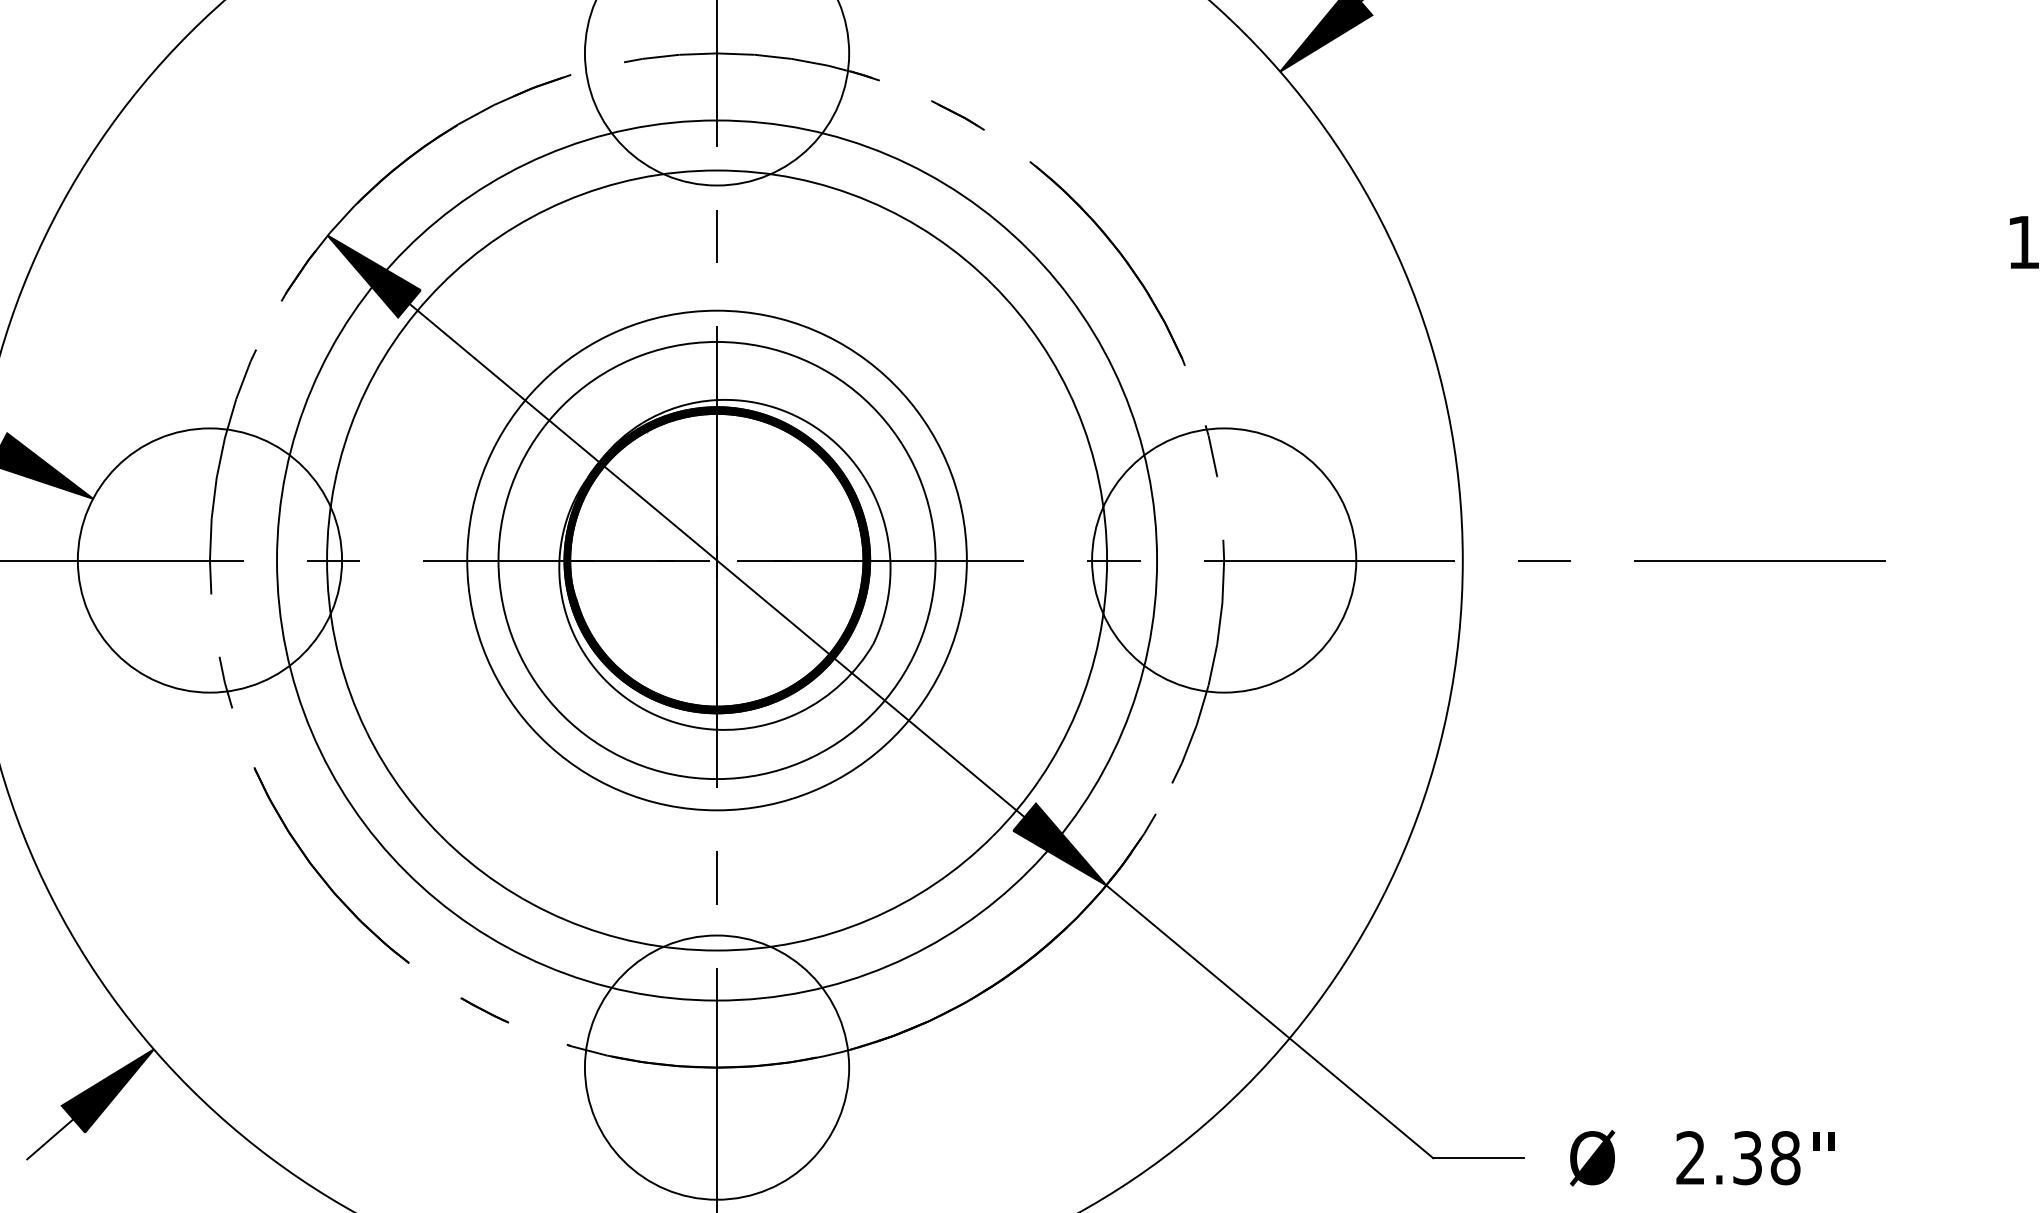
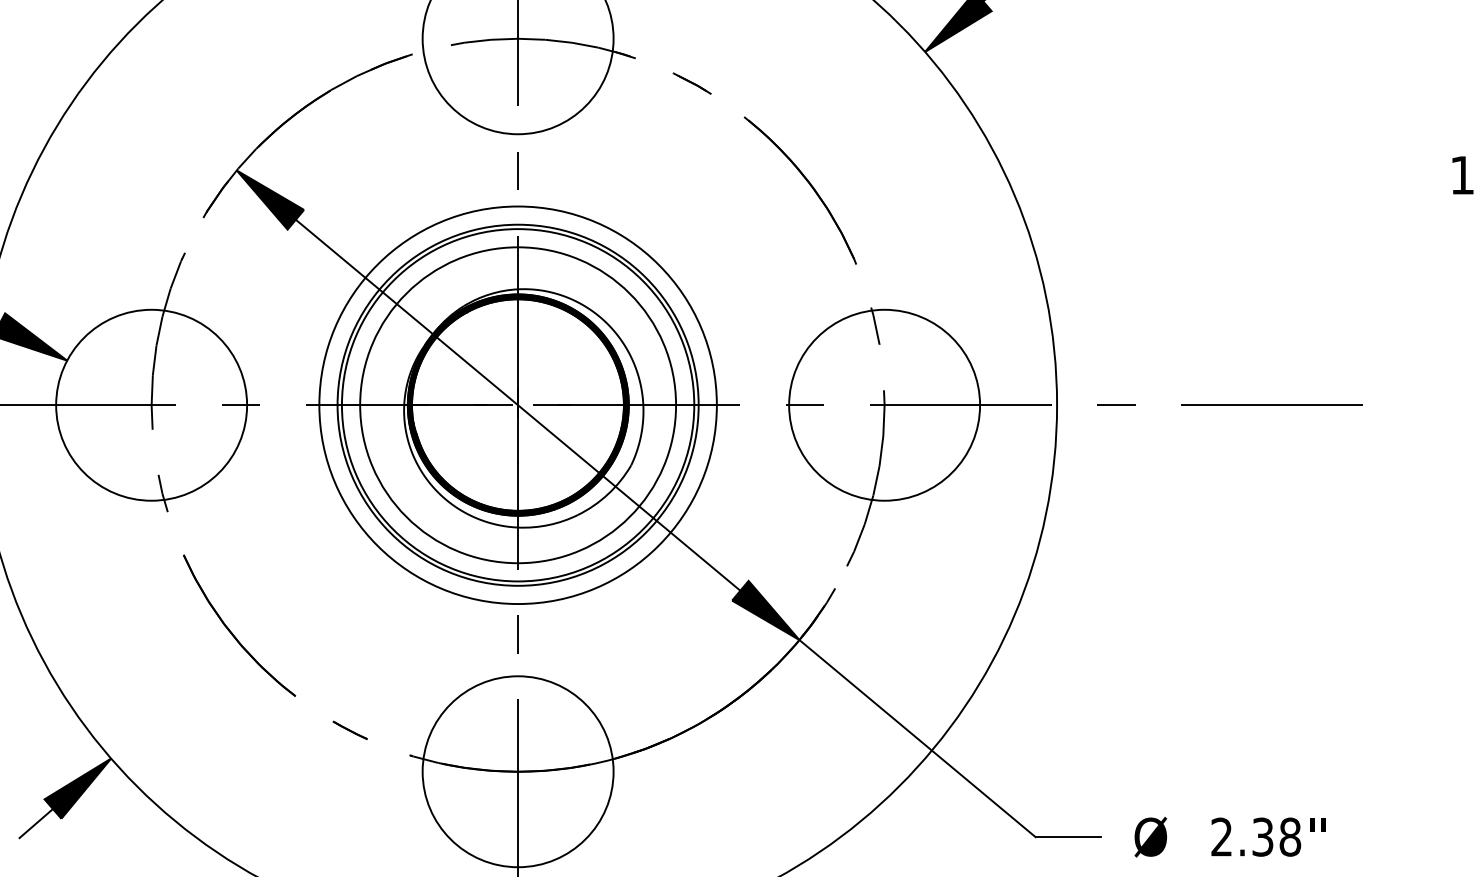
circle: (716, 560) -> (517, 405), size x0.62
circle: (717, 560) -> (518, 405), size x0.62

